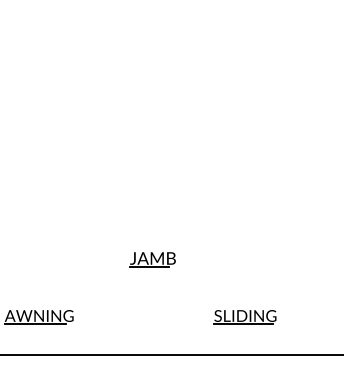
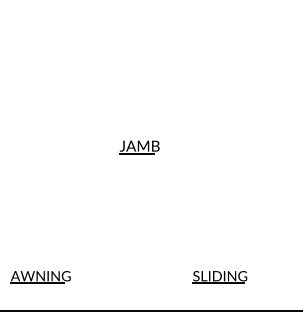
part: (152, 260) -> (139, 147), moved

